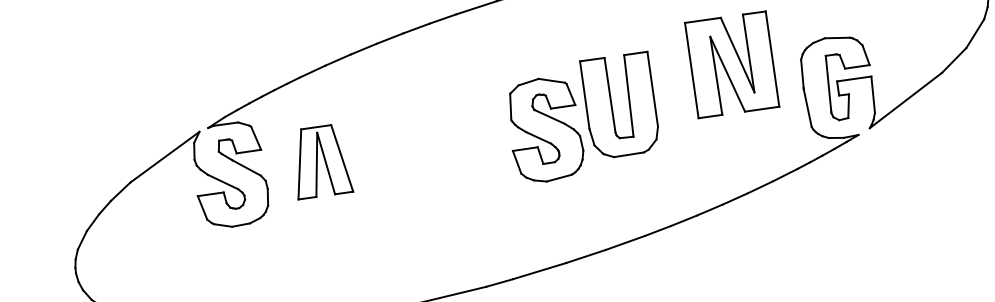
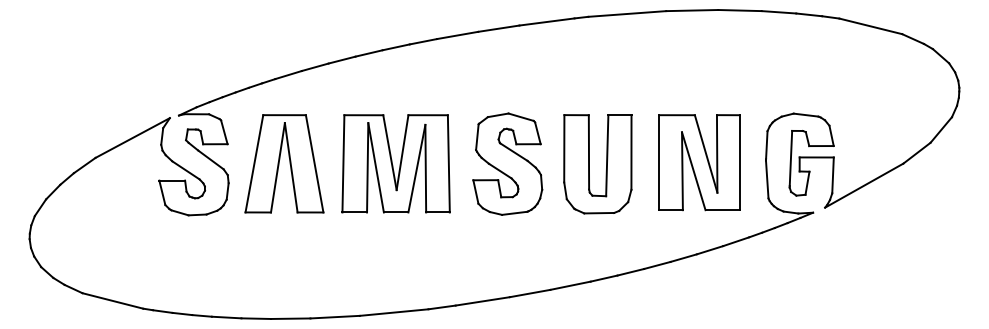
part: (732, 64) -> (699, 162), moved
part: (612, 107) -> (589, 164), moved
part: (432, 145) -> (395, 163), added
part: (320, 161) -> (284, 163), size x1.43

